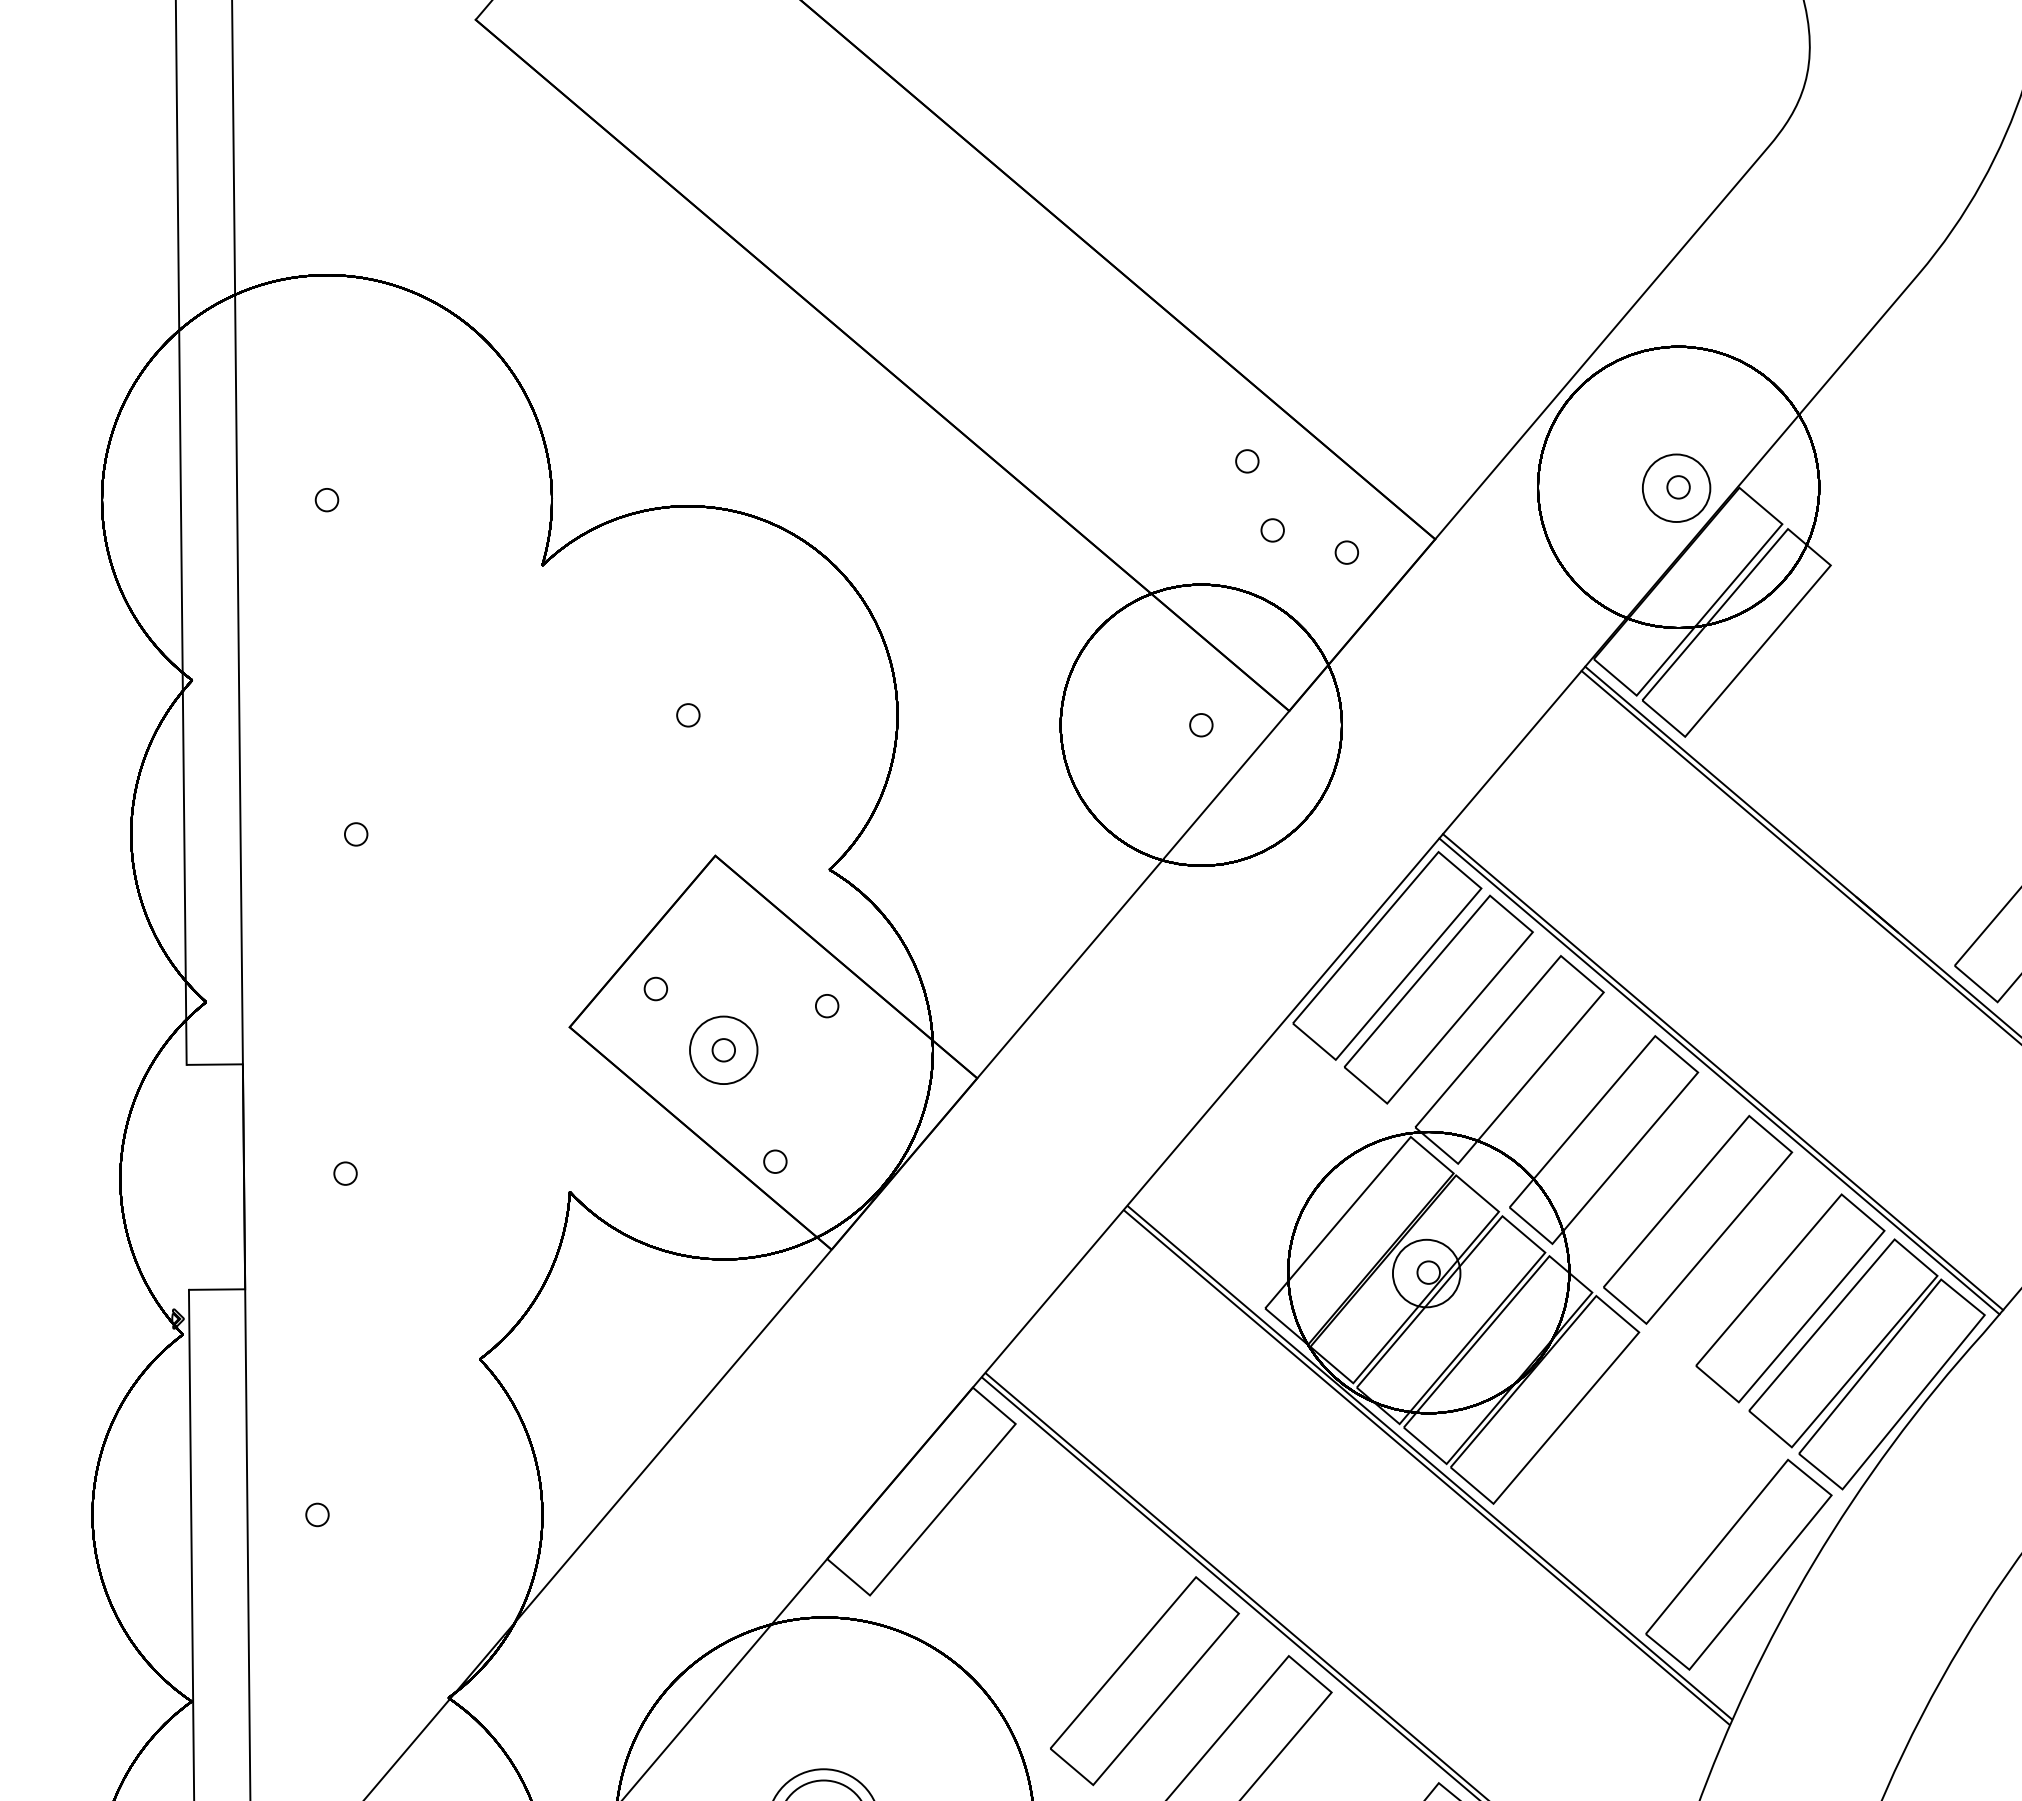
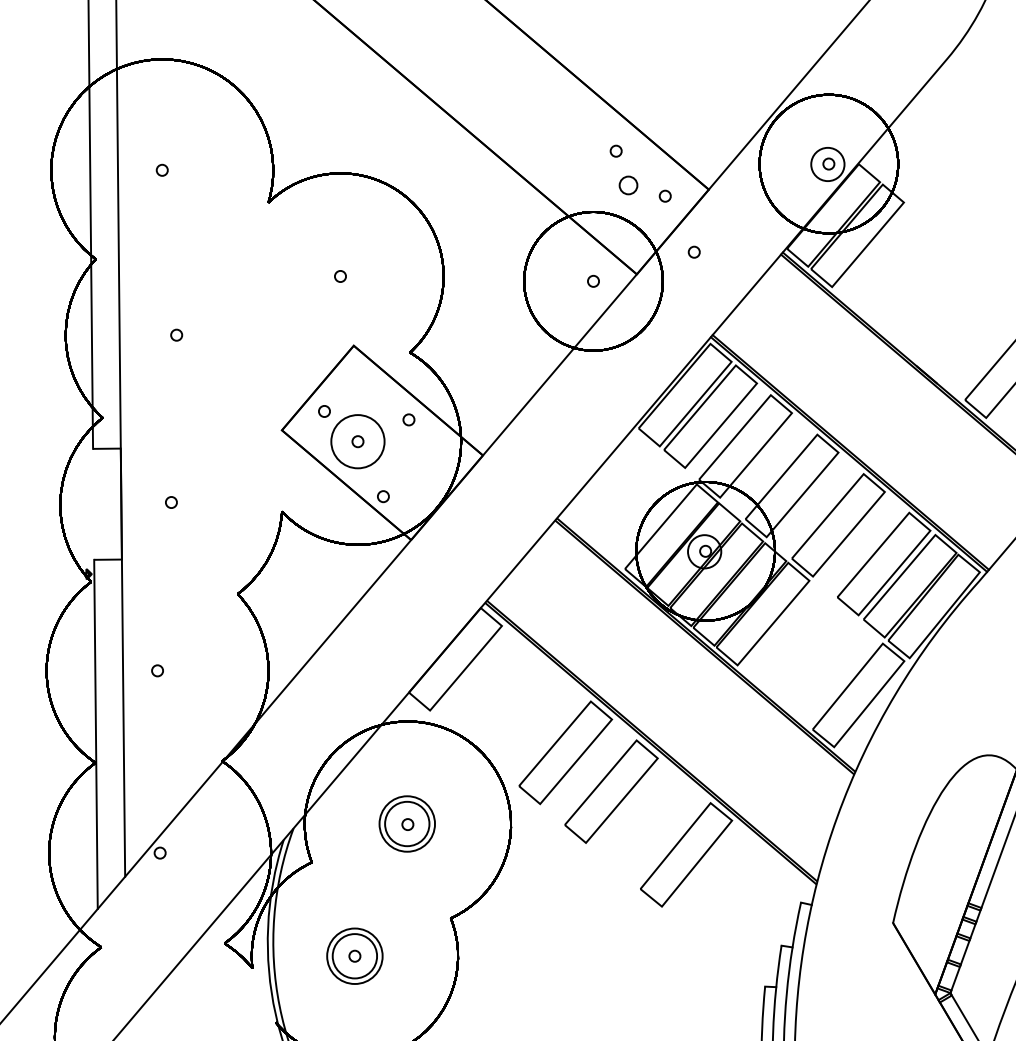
part: (1272, 528) -> (628, 184), size x1.6
part: (1404, 664) -> (693, 251), added
circle: (722, 1049) -> (357, 441), size x1.6

